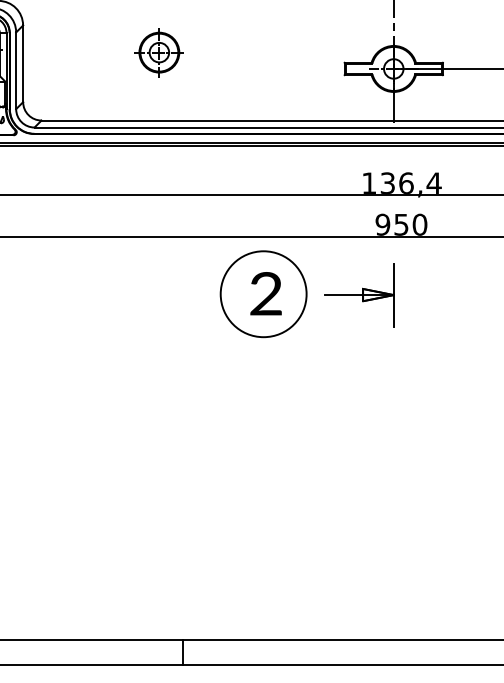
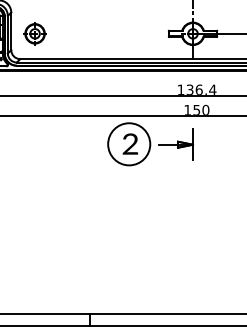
part: (158, 51) -> (34, 33), moved
text: (382, 223) -> (187, 109), 950 -> 150

